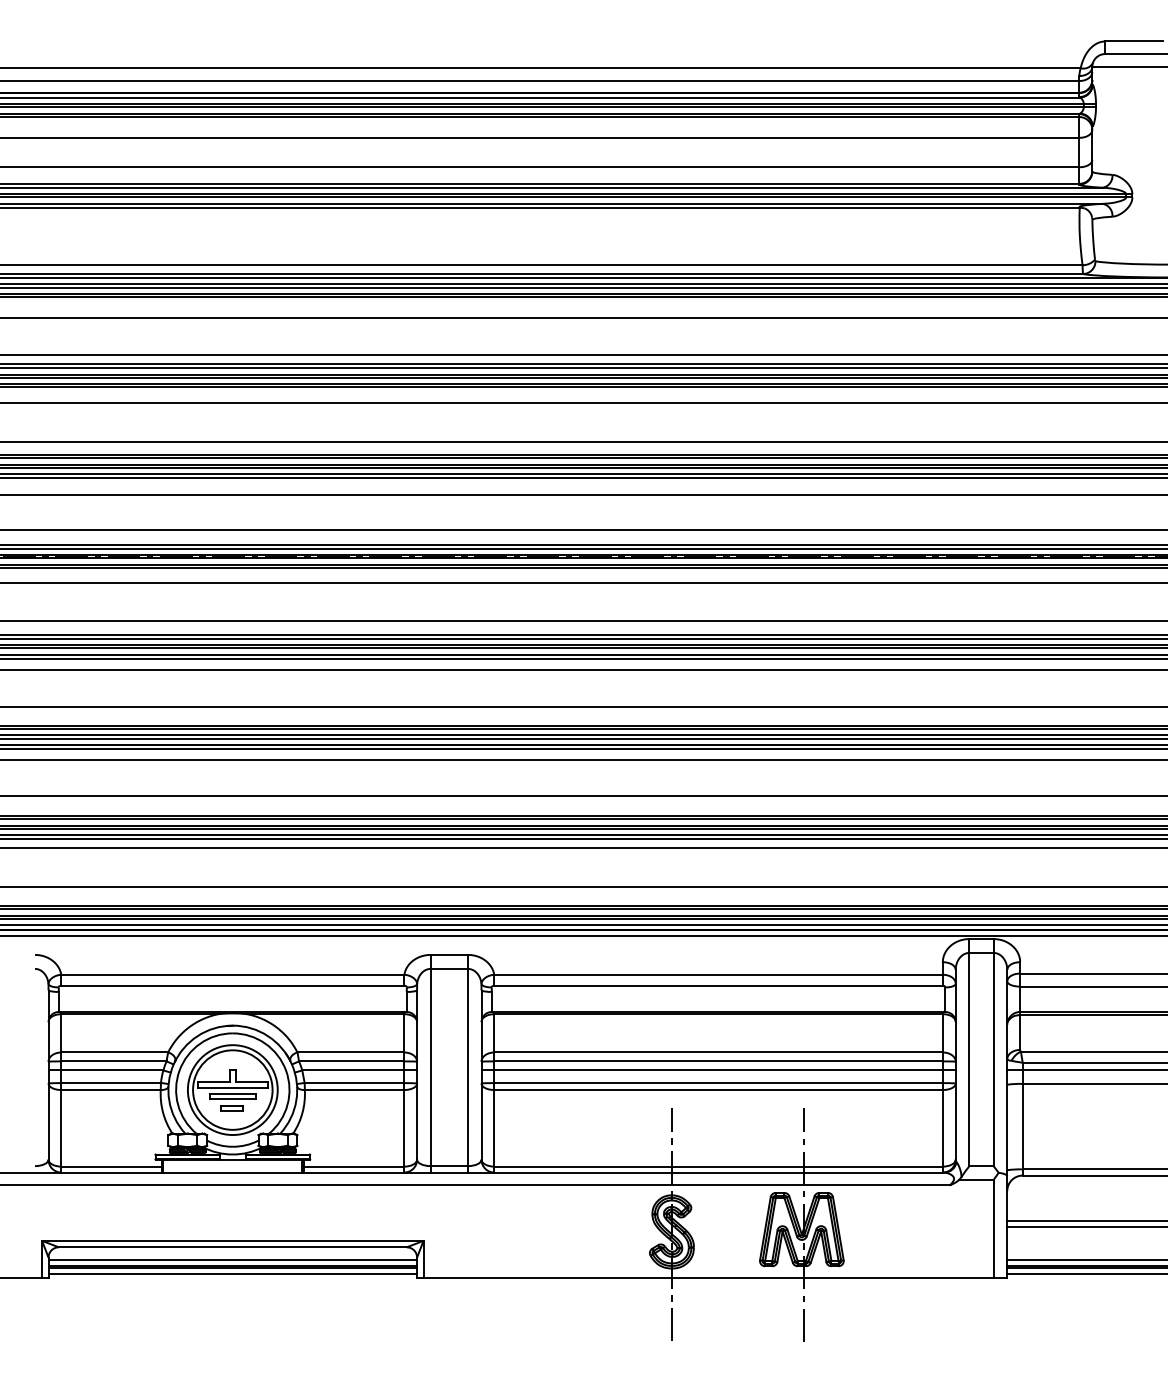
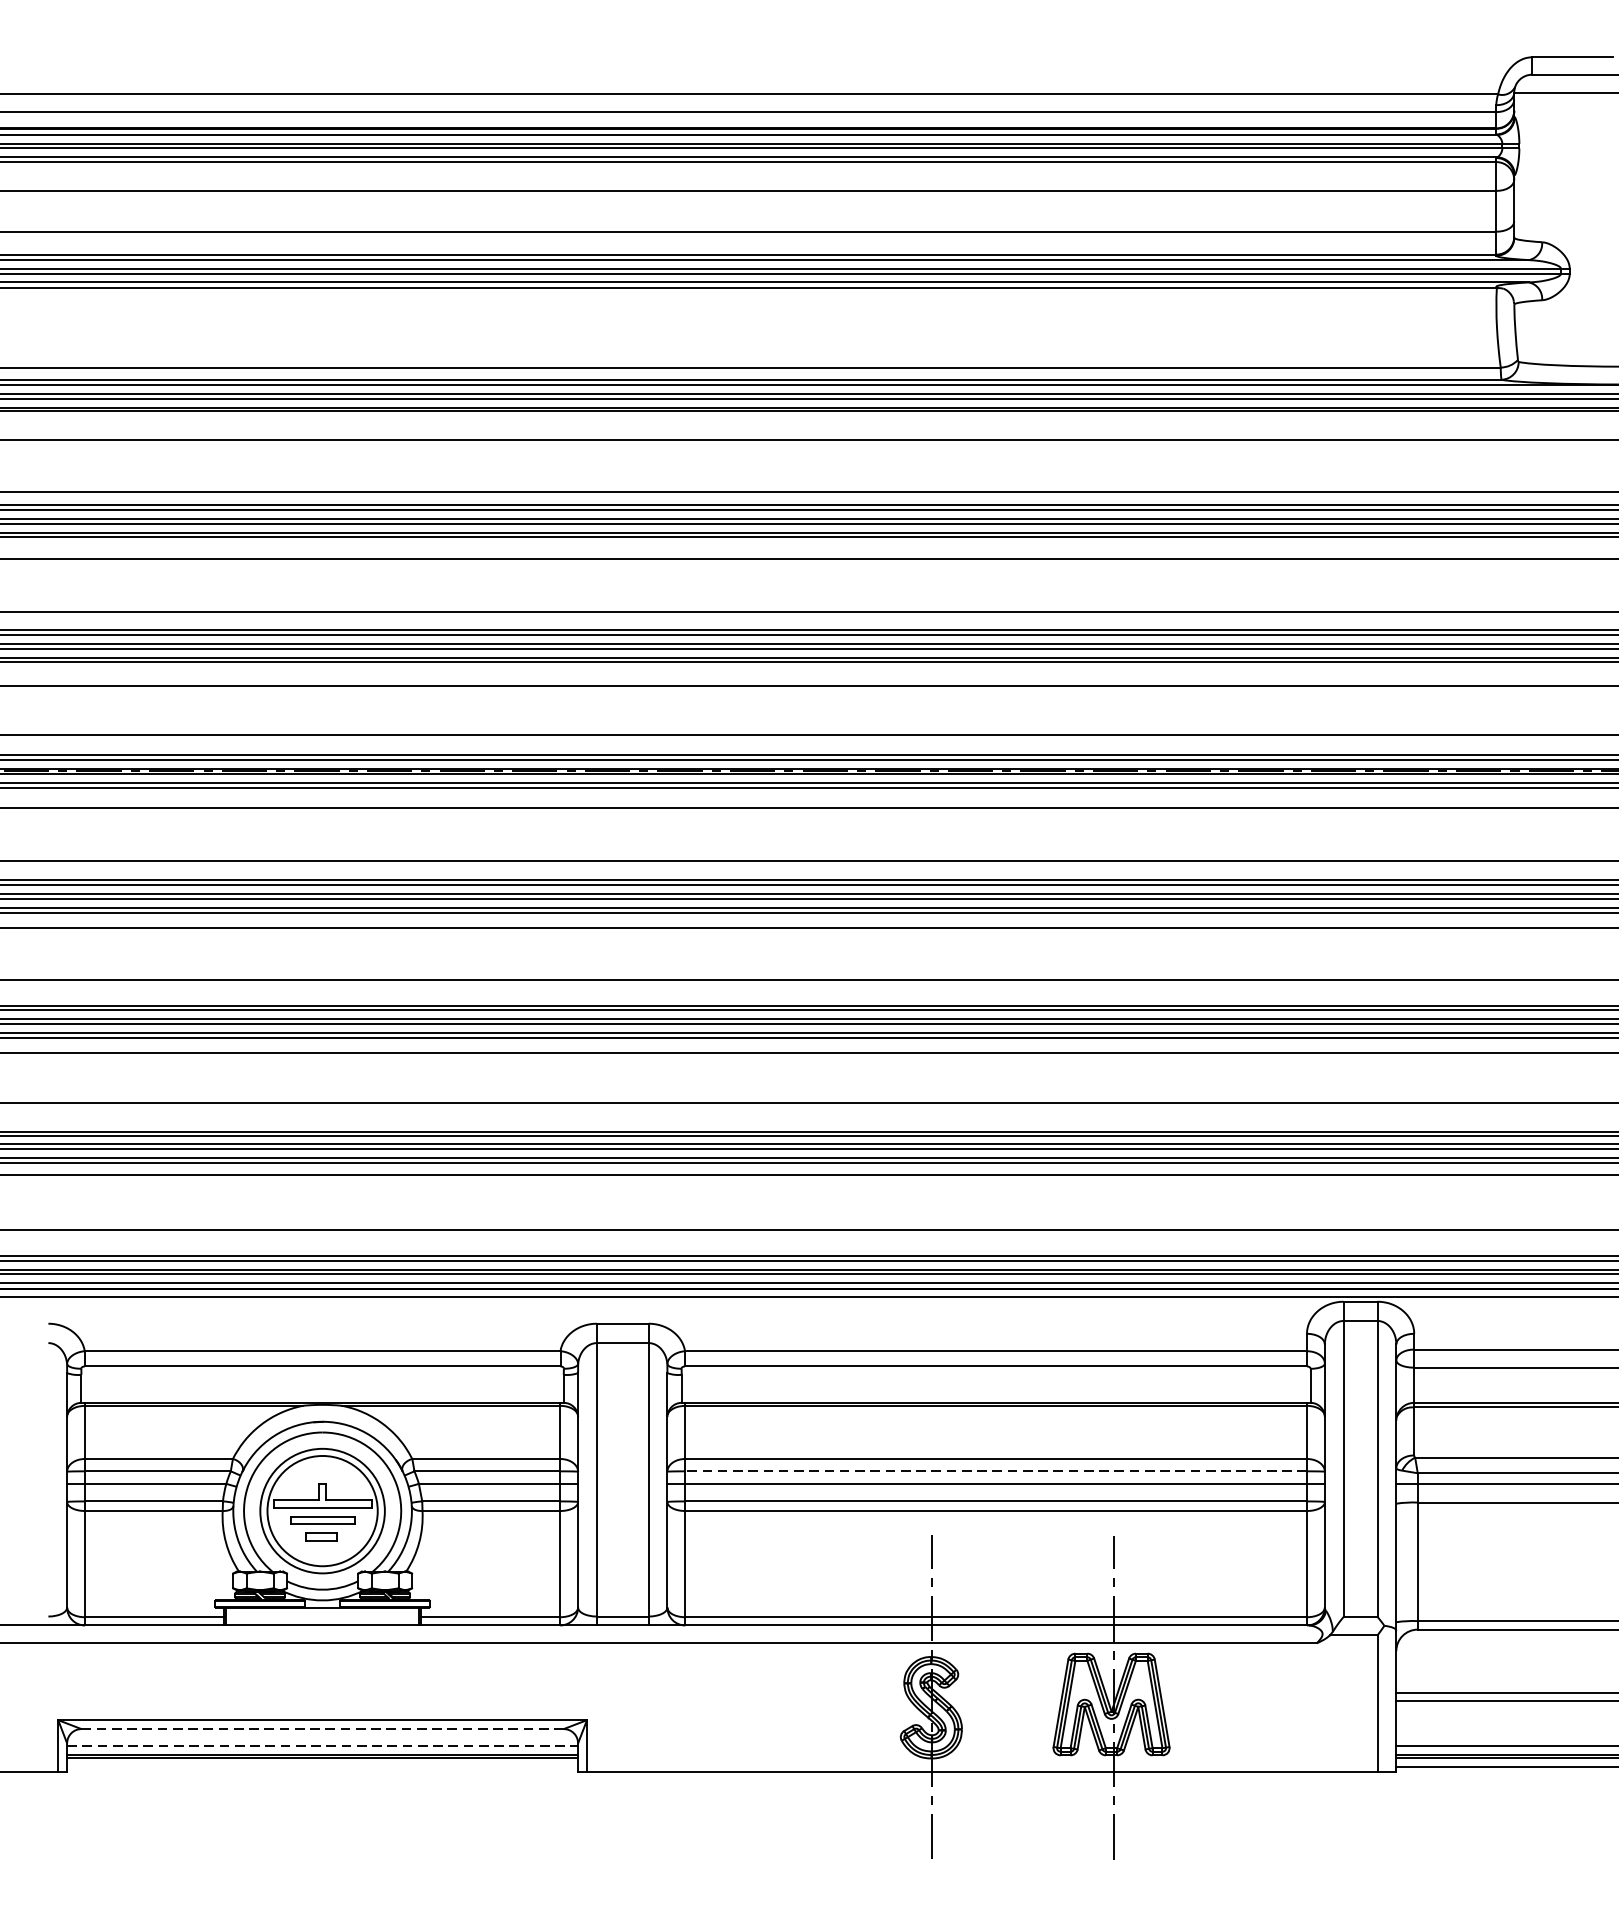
line: (718, 1061) -> (995, 1471), solid -> dashed
line: (232, 1247) -> (322, 1729), solid -> dashed
line: (233, 1259) -> (323, 1745), solid -> dashed
line: (232, 1274) -> (322, 1766), removed

